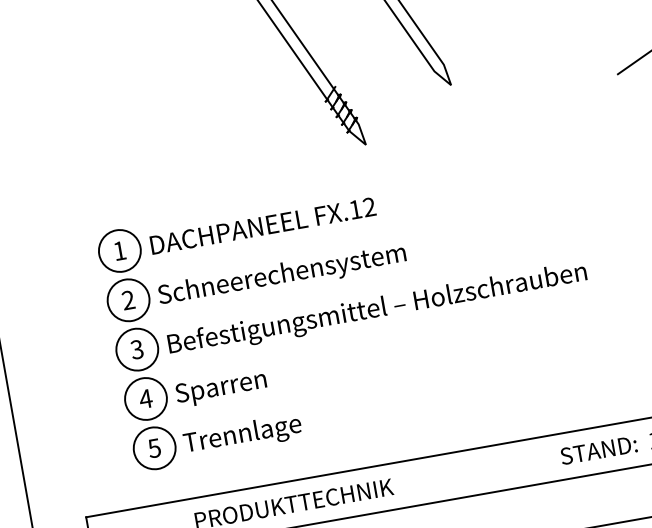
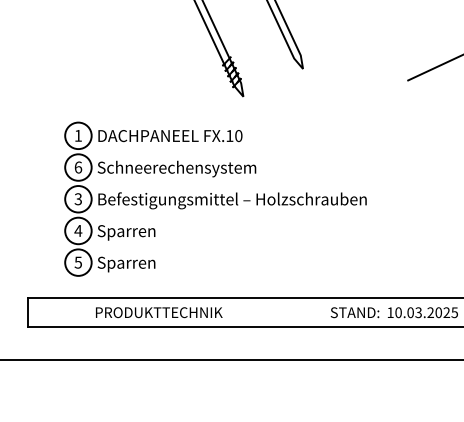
text: (369, 208) -> (238, 136), FX.12 -> FX.10
text: (128, 300) -> (78, 167), 2 -> 6
text: (242, 435) -> (134, 264), Trennlage -> Sparren

